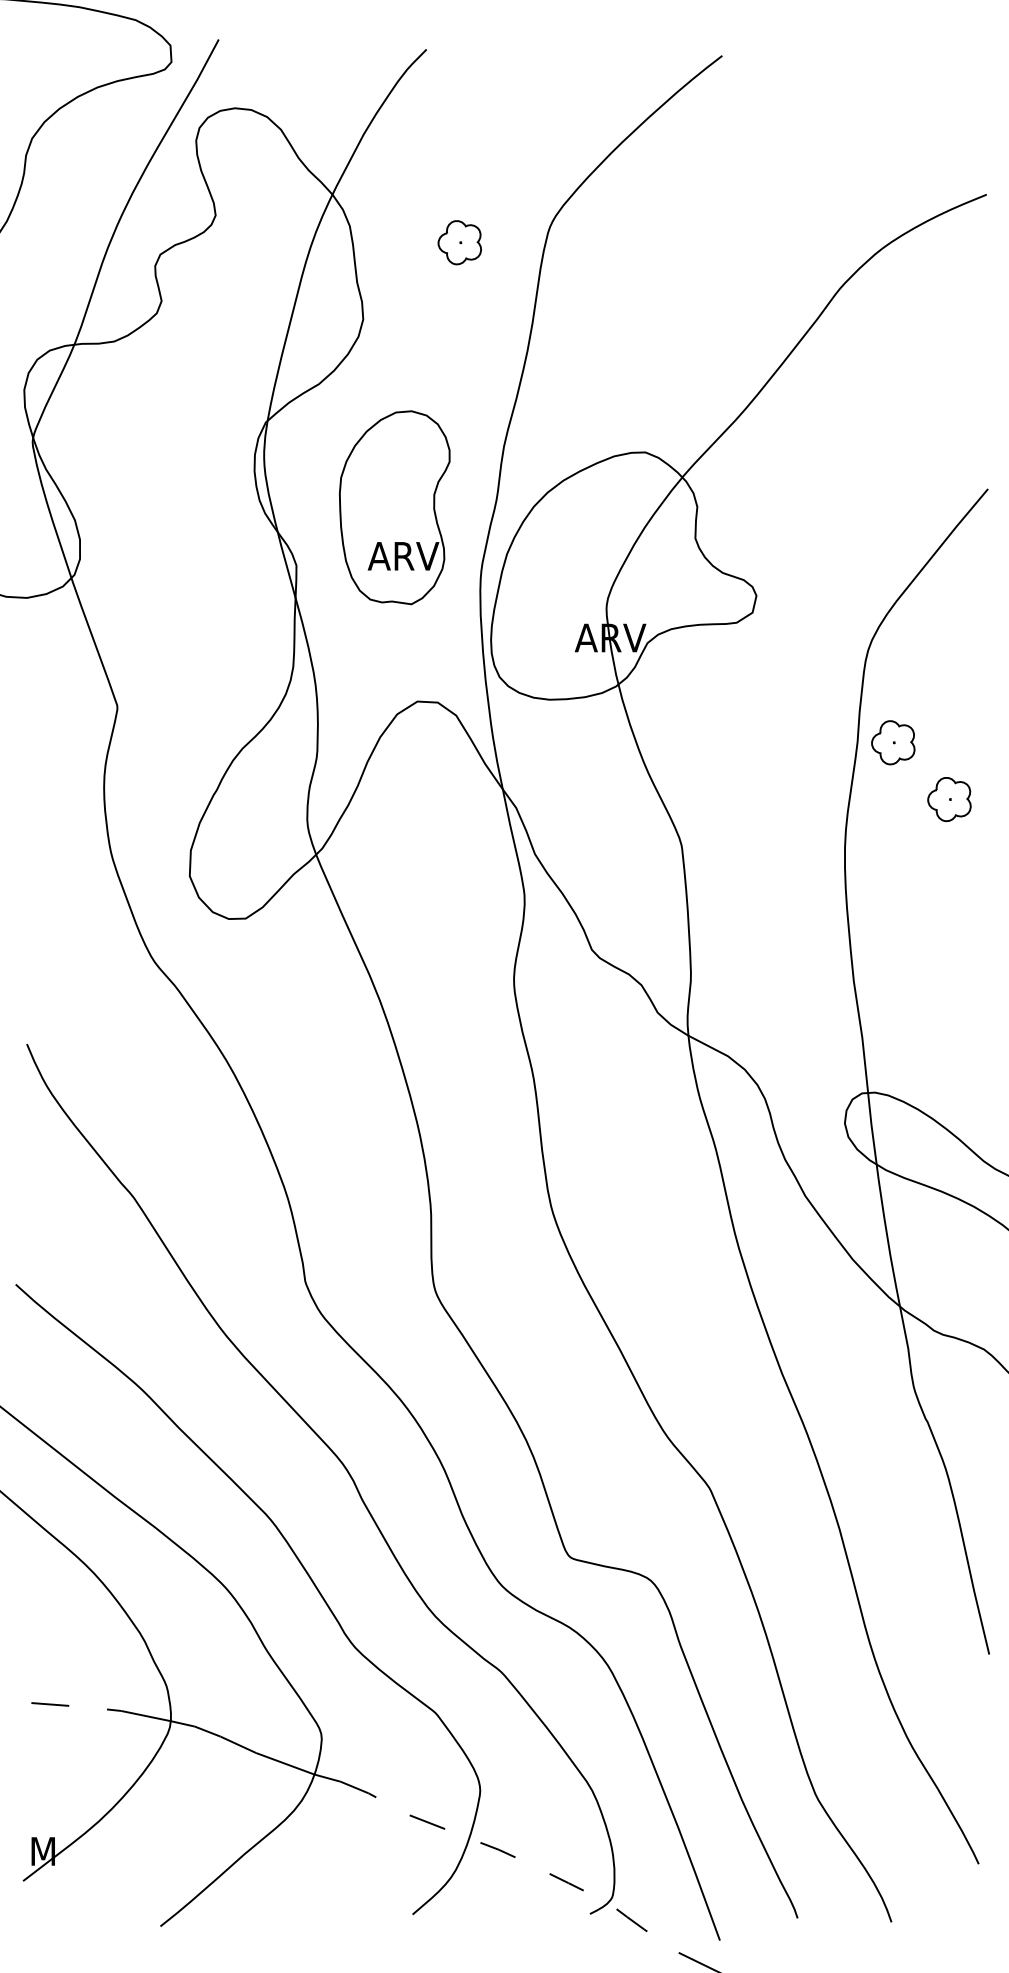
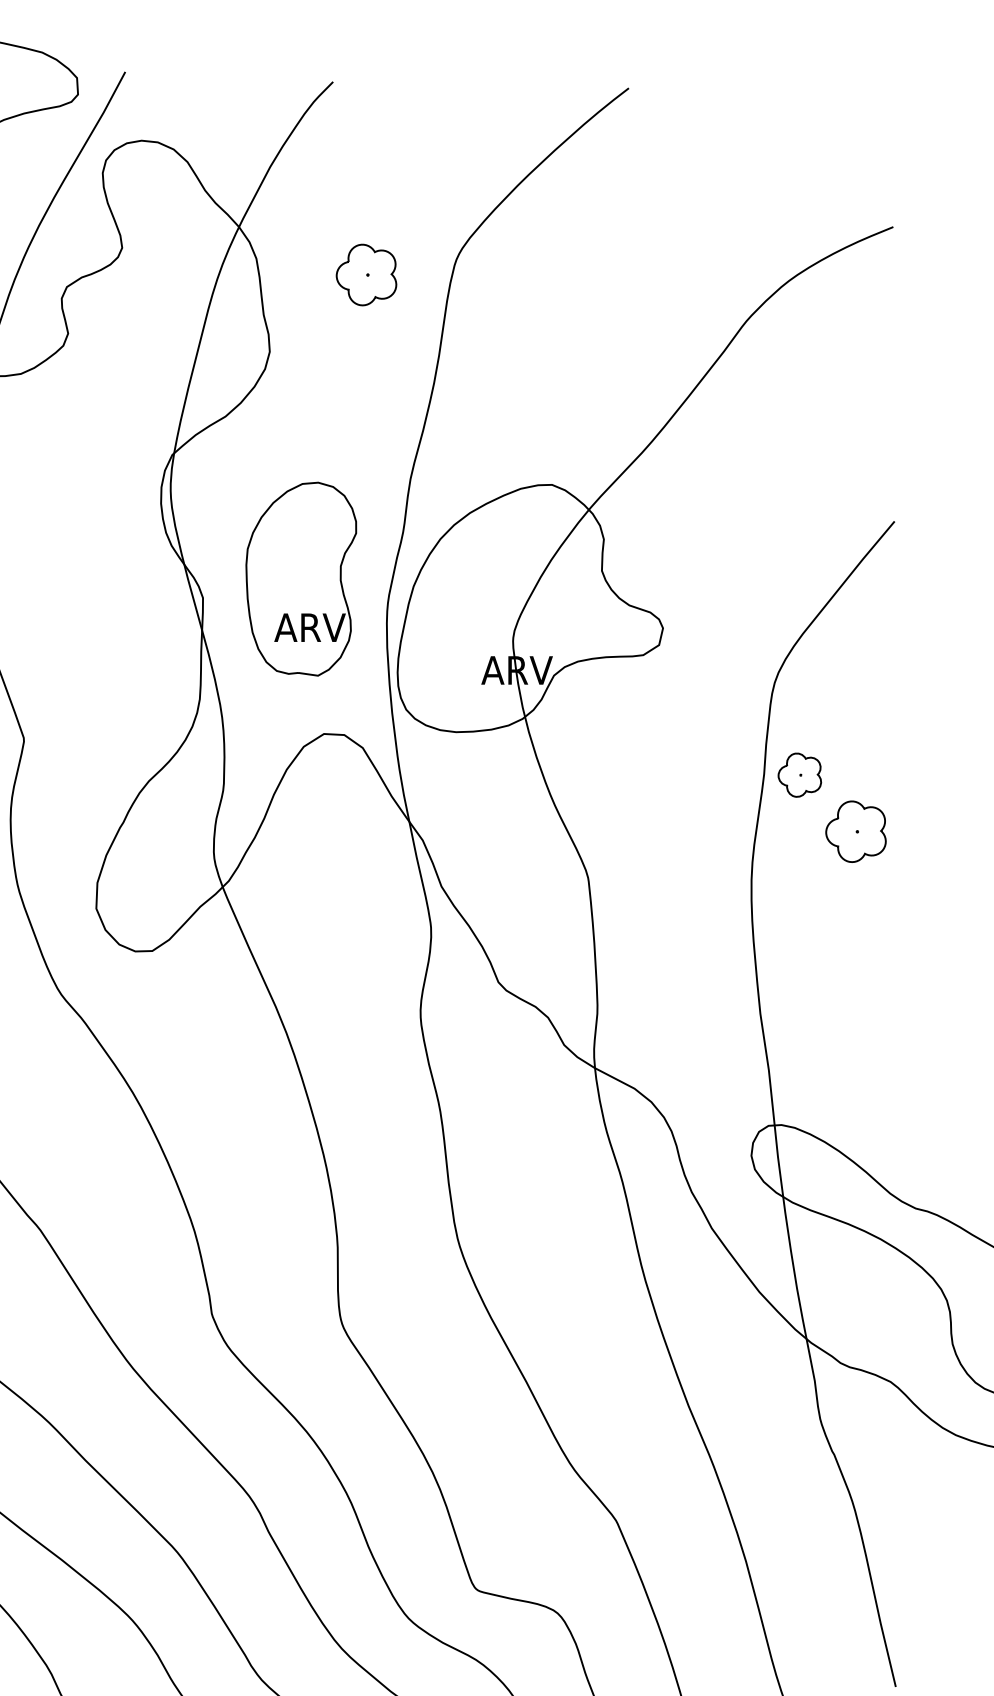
part: (459, 242) -> (366, 274), size x1.4
part: (394, 507) -> (301, 578), moved
part: (949, 799) -> (856, 831), size x1.4

